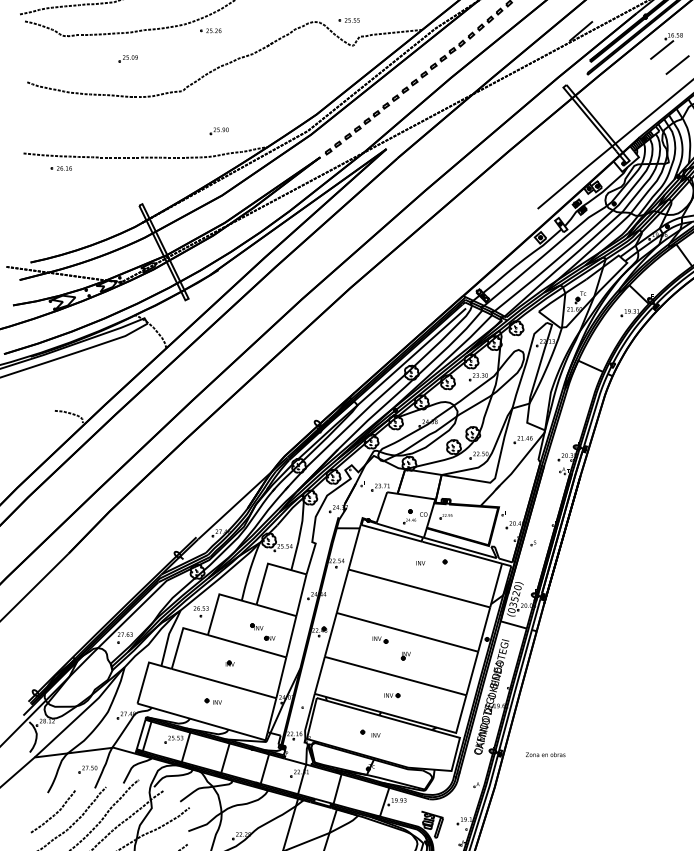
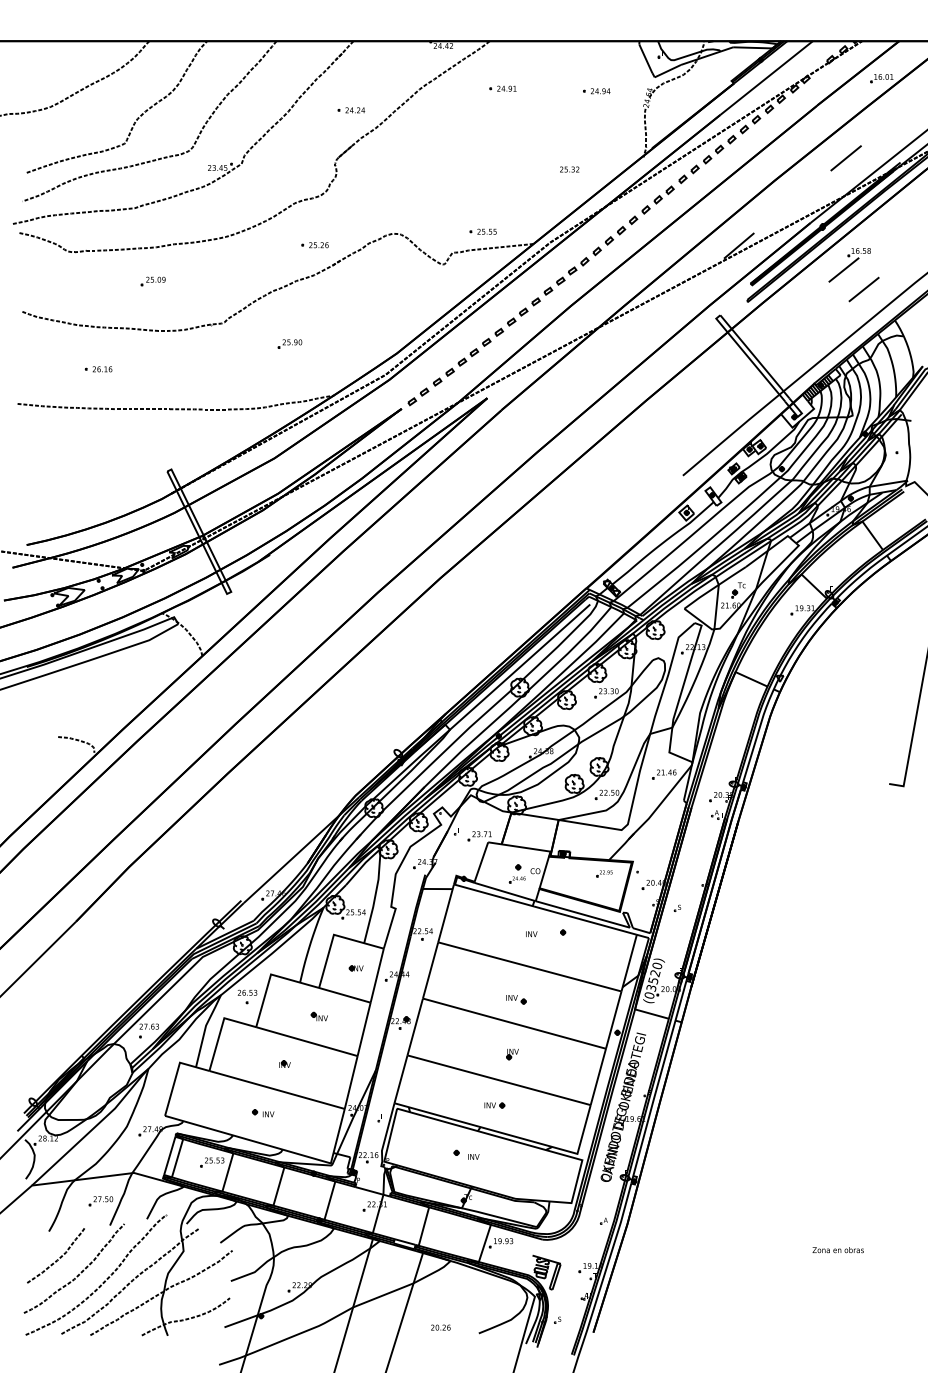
part: (348, 20) -> (482, 231), moved
part: (210, 31) -> (314, 245), moved
part: (218, 130) -> (289, 343), moved
part: (61, 168) -> (98, 369), moved
part: (446, 516) -> (604, 873), moved
part: (269, 638) -> (355, 968), moved
part: (380, 639) -> (516, 999), moved
text: (545, 755) -> (837, 1250), moved

